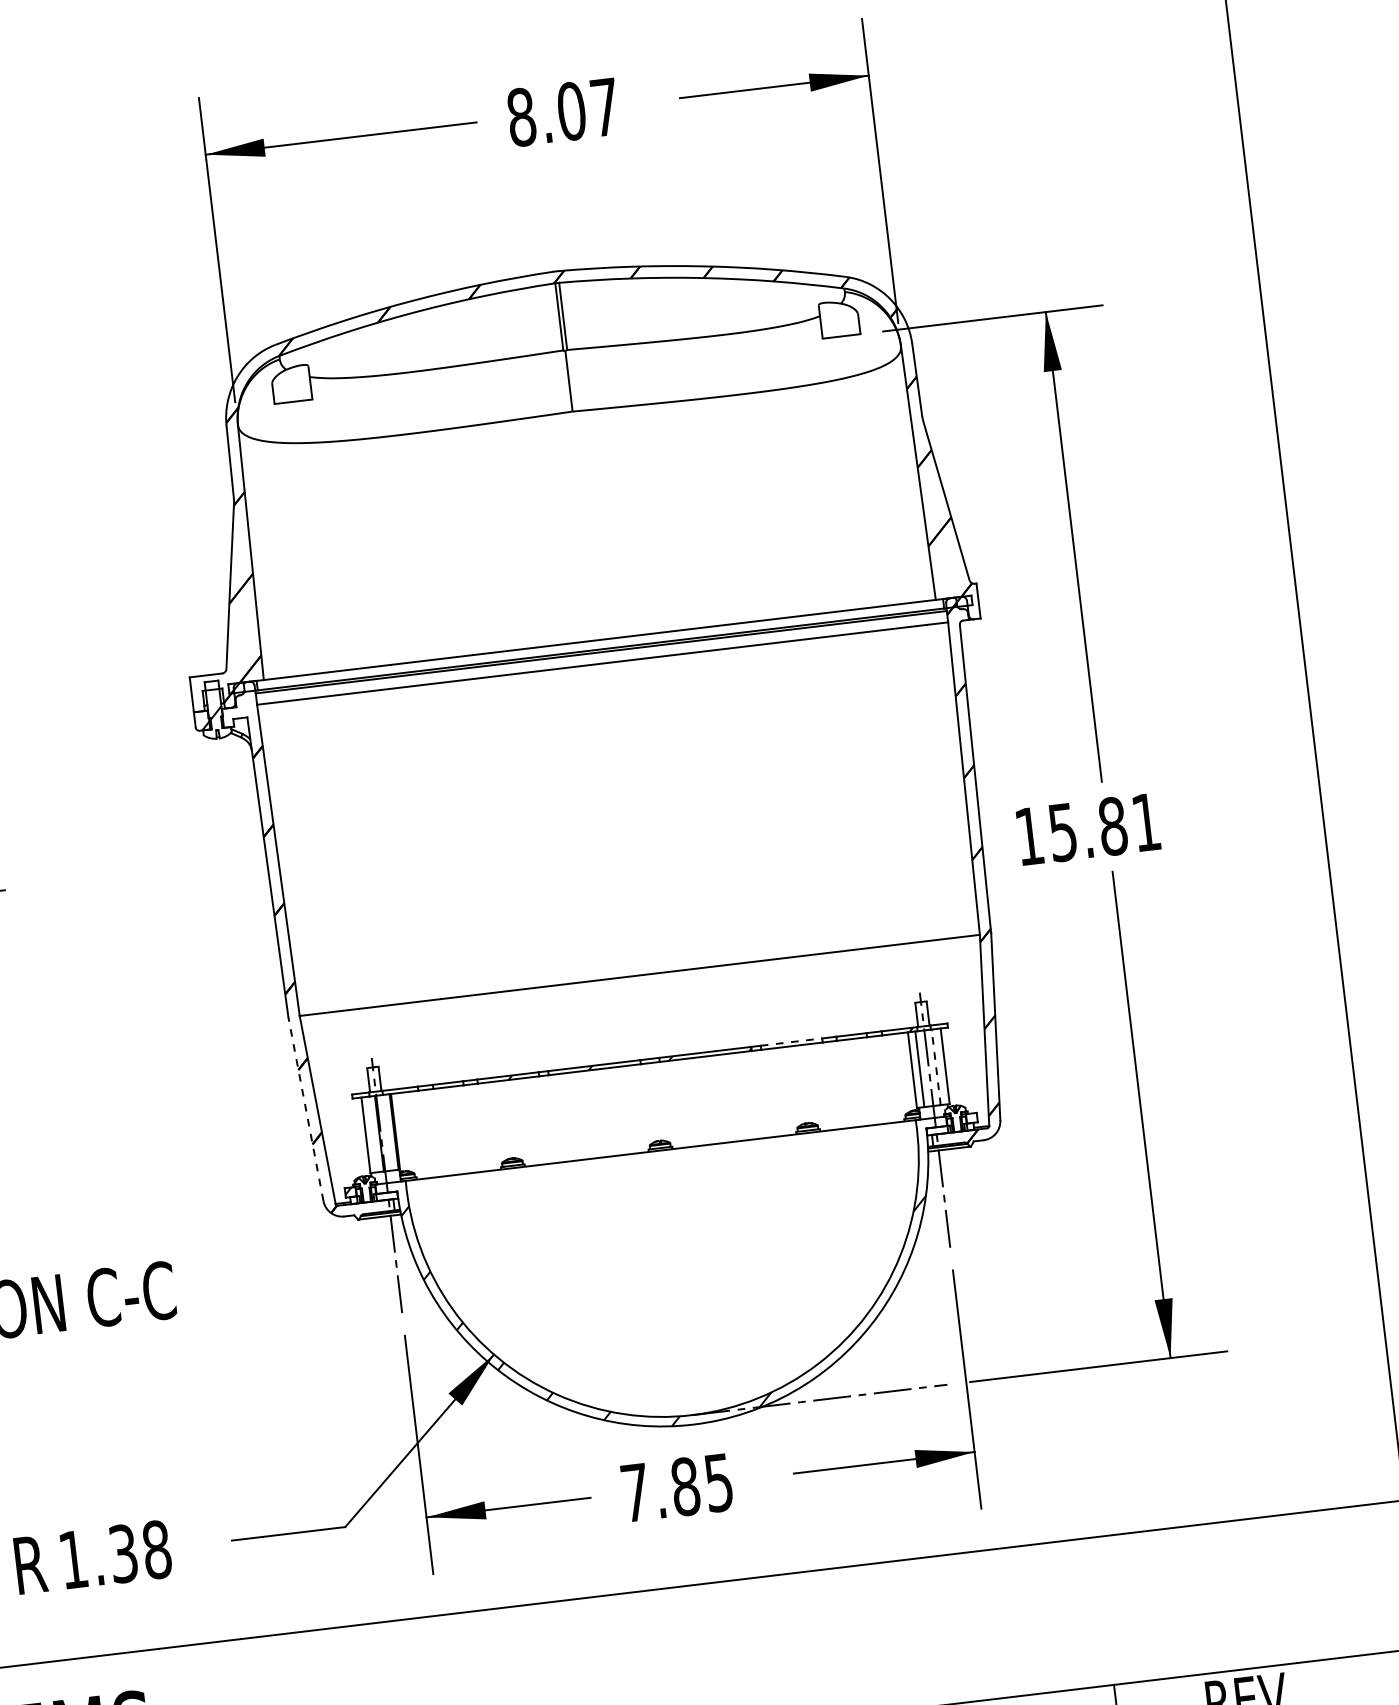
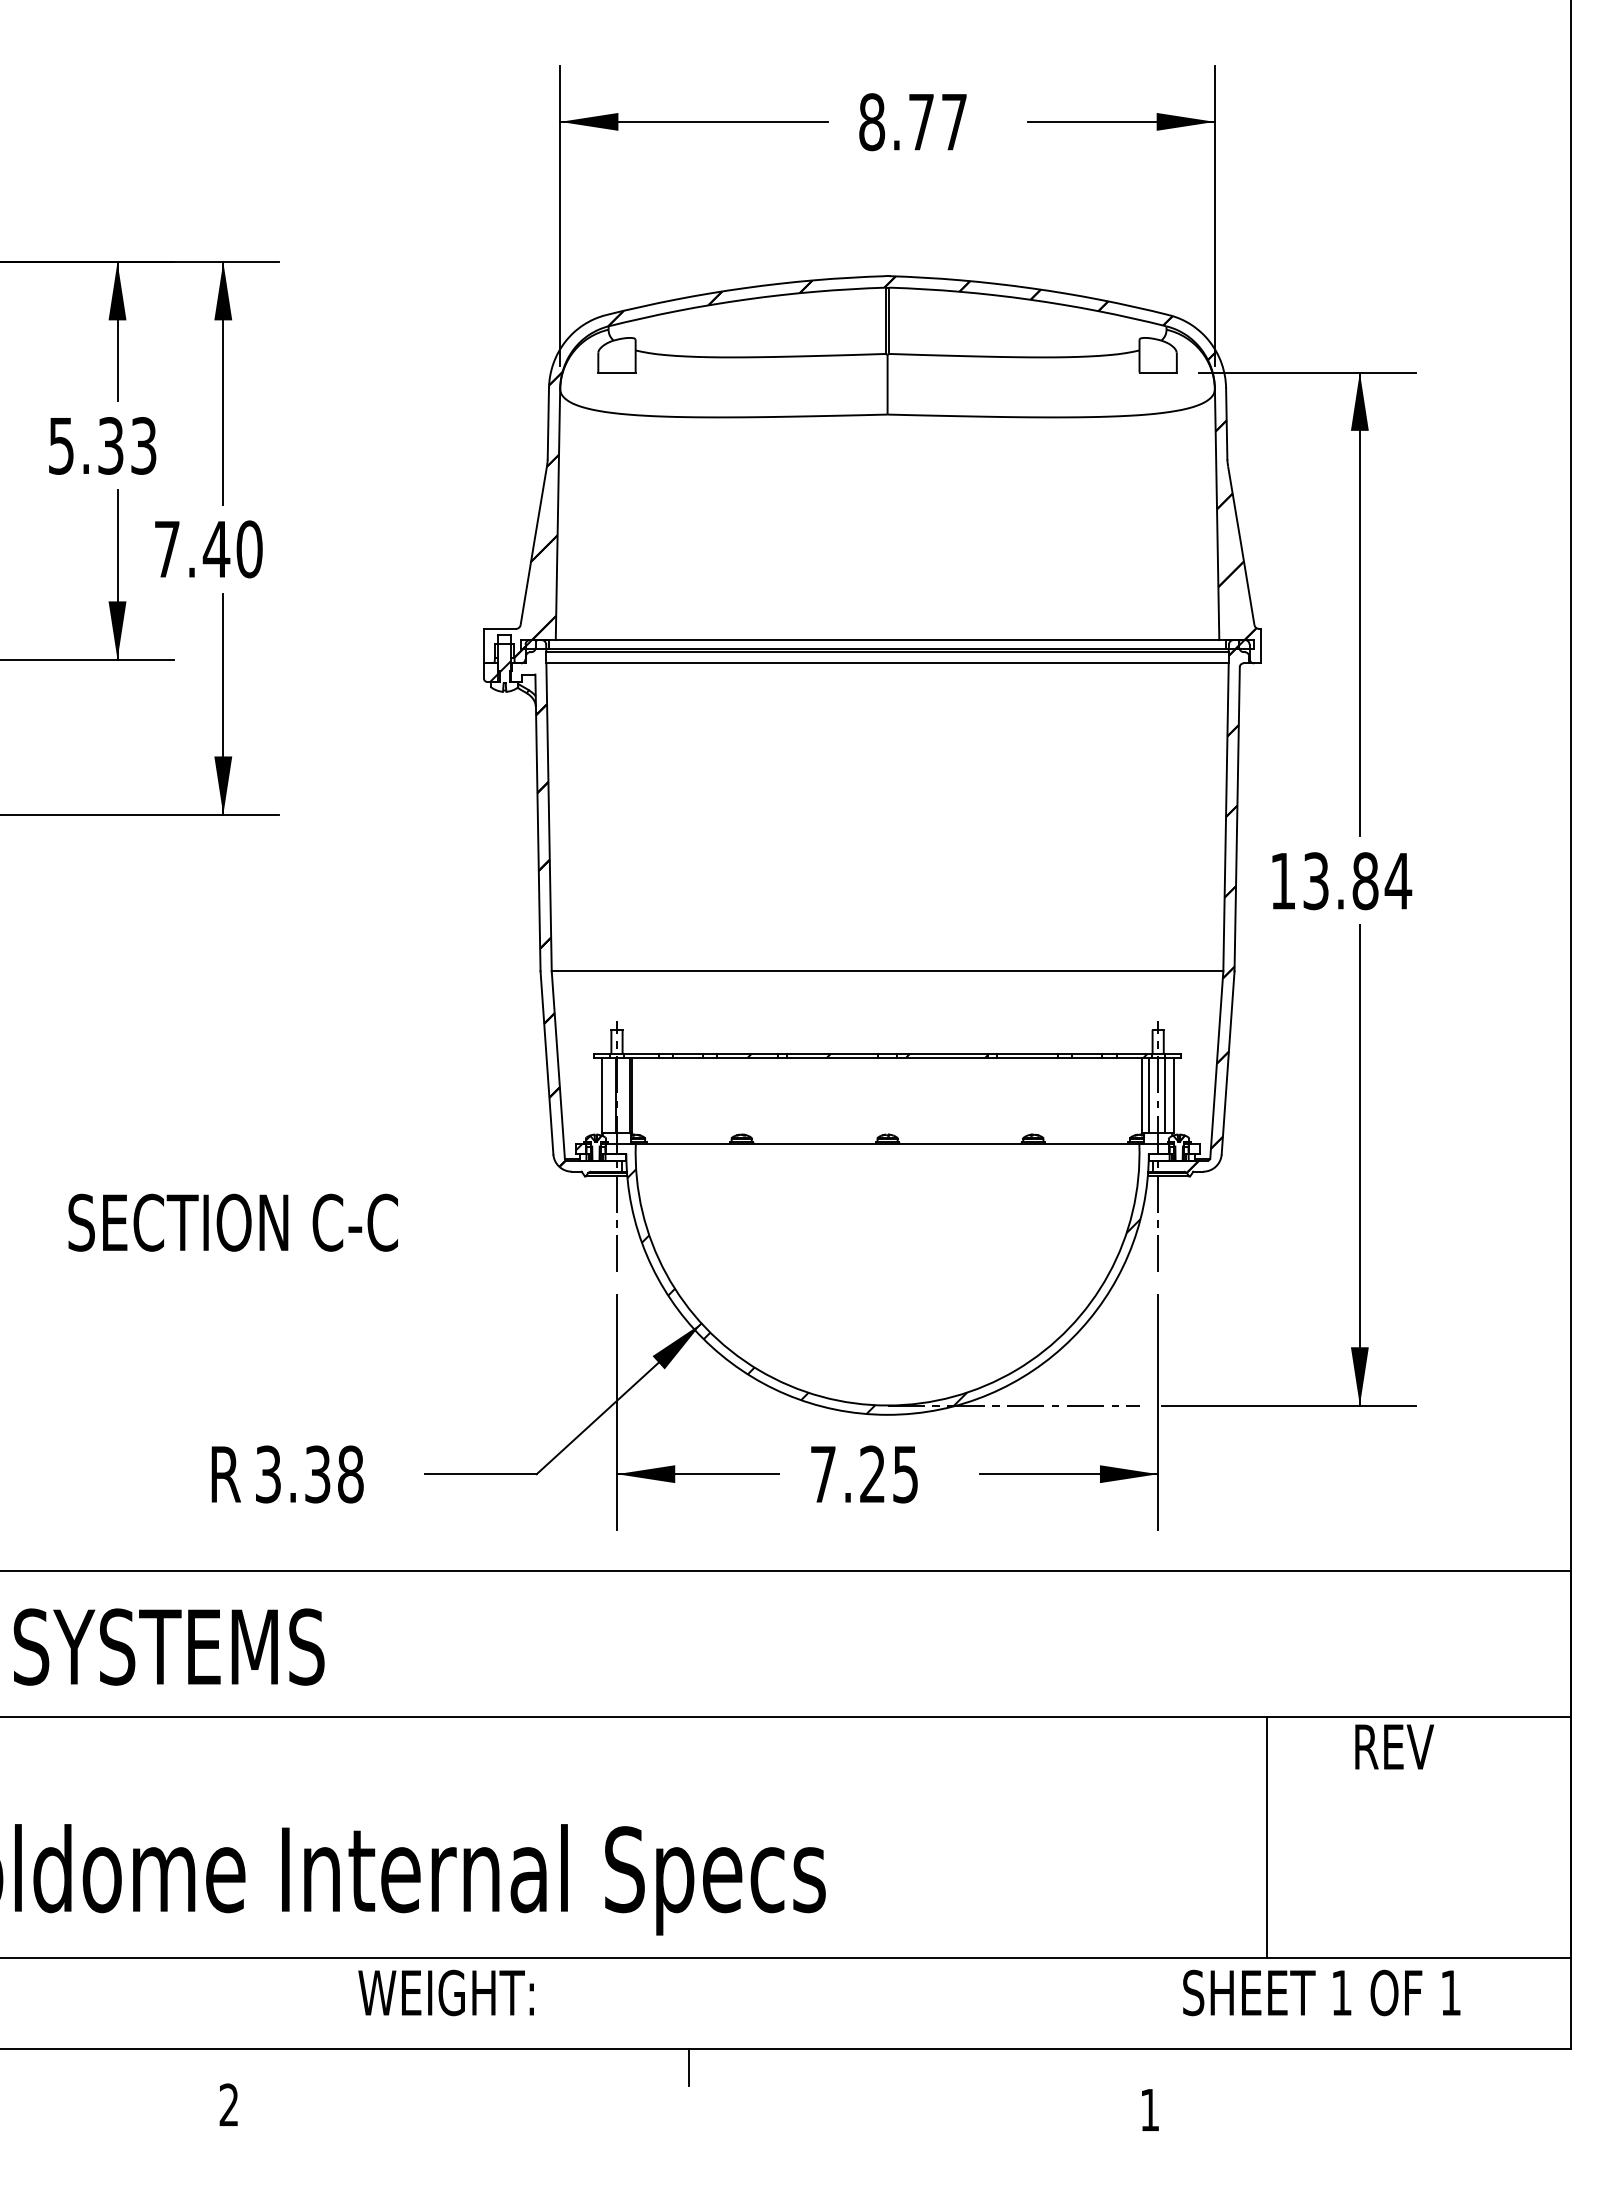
text: (571, 111) -> (921, 122), 8.07 -> 8.77
text: (1105, 826) -> (1358, 880), 15.81 -> 13.84
line: (792, 1041) -> (1028, 1053), dashed -> solid
line: (936, 1066) -> (1165, 1094), dashed -> solid
line: (305, 1108) -> (546, 1062), dashed -> solid
text: (685, 1486) -> (872, 1474), 7.85 -> 7.25
text: (73, 1559) -> (268, 1474), 1.38 -> 3.38

